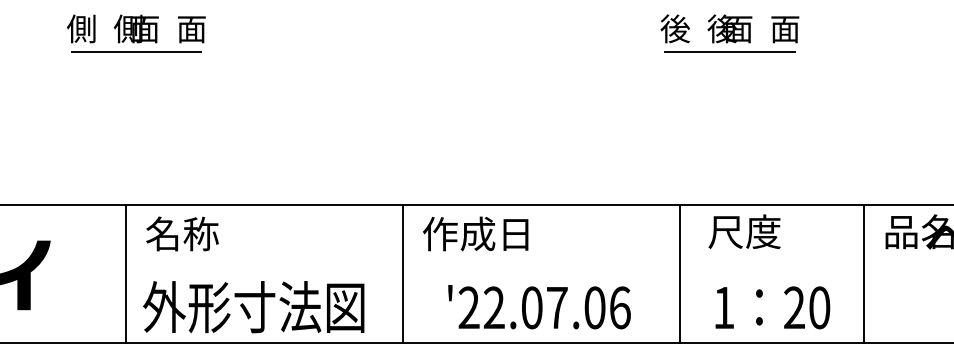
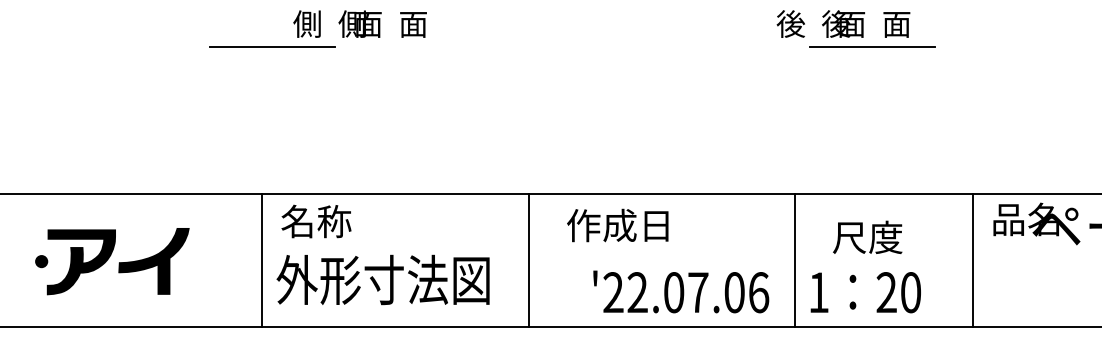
text: (135, 28) -> (359, 23), moved
line: (729, 52) -> (872, 46), moved
text: (744, 230) -> (867, 236), moved
text: (475, 233) -> (617, 225), moved
text: (253, 306) -> (382, 279), moved
text: (539, 306) -> (681, 291), moved
text: (772, 307) -> (865, 292), moved

